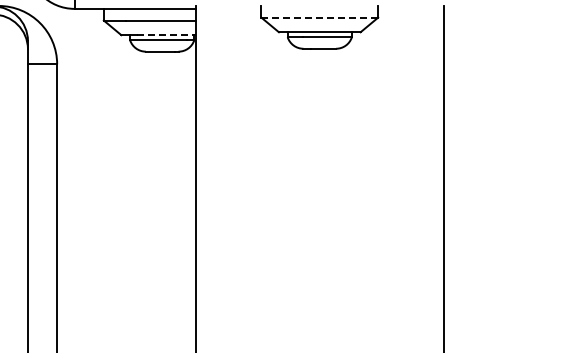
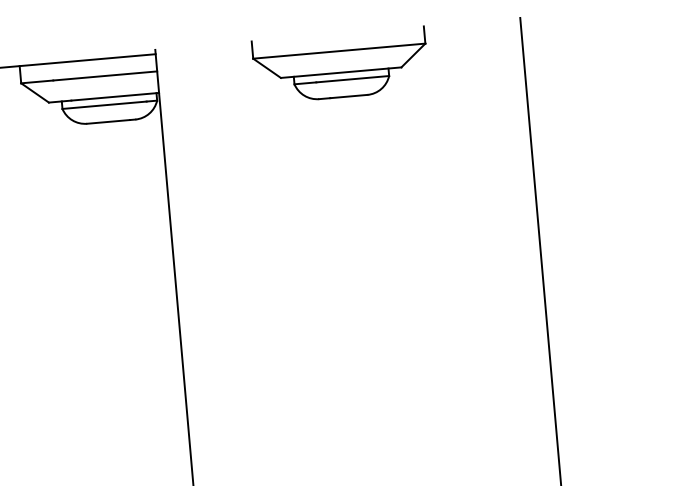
line: (320, 17) -> (340, 50), dashed -> solid
line: (166, 35) -> (115, 97), dashed -> solid

